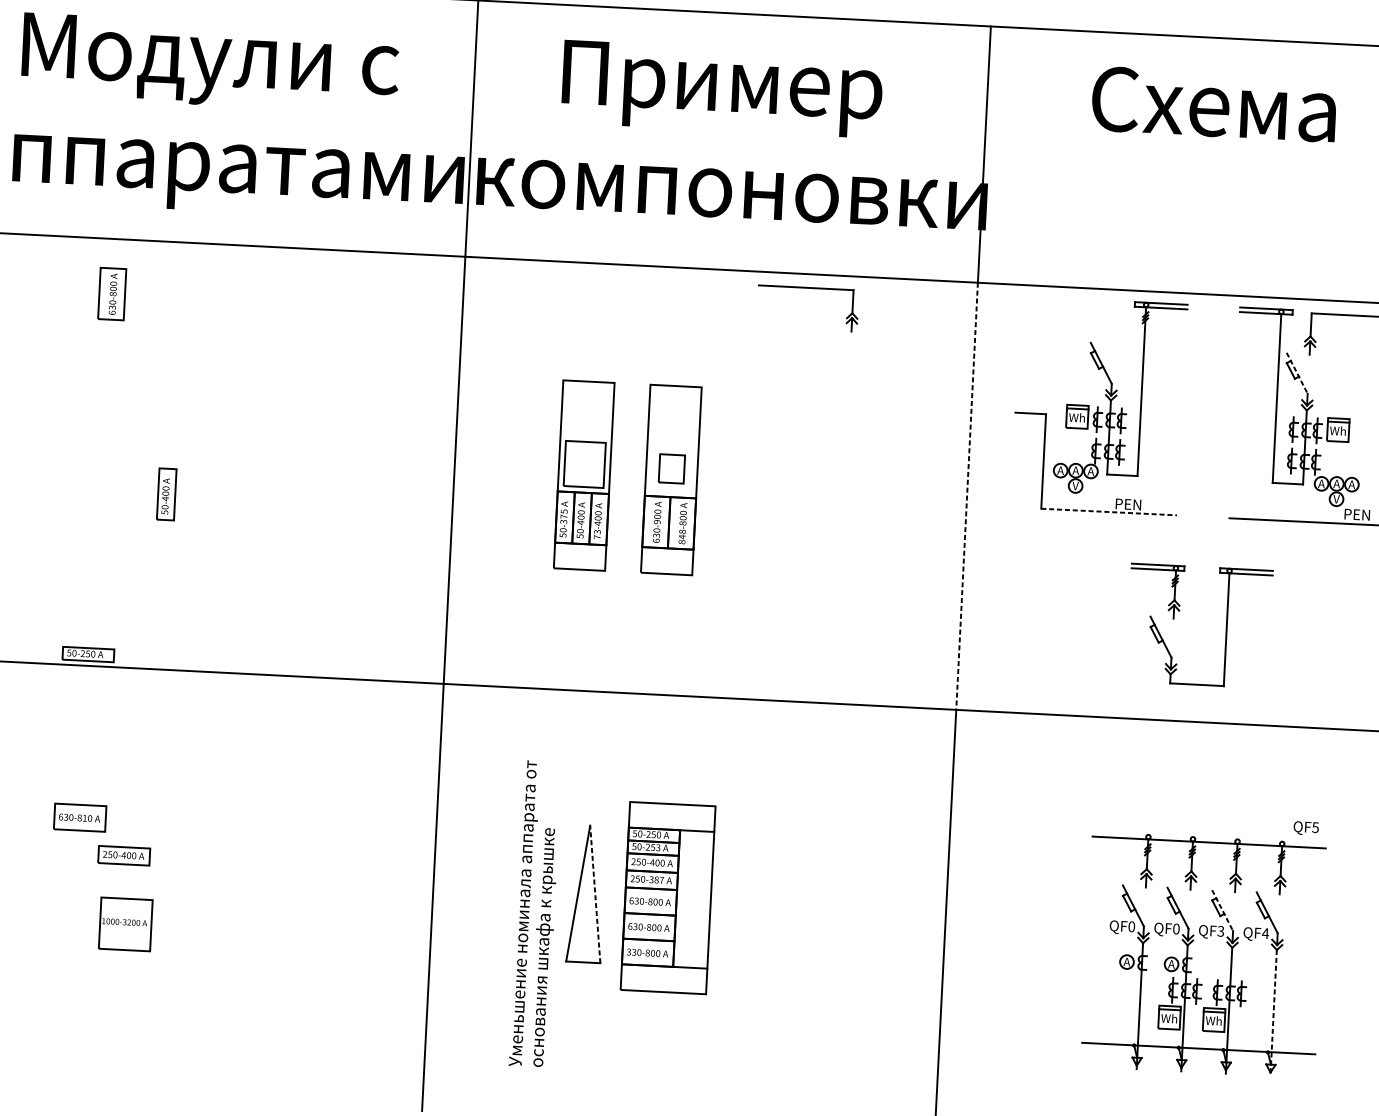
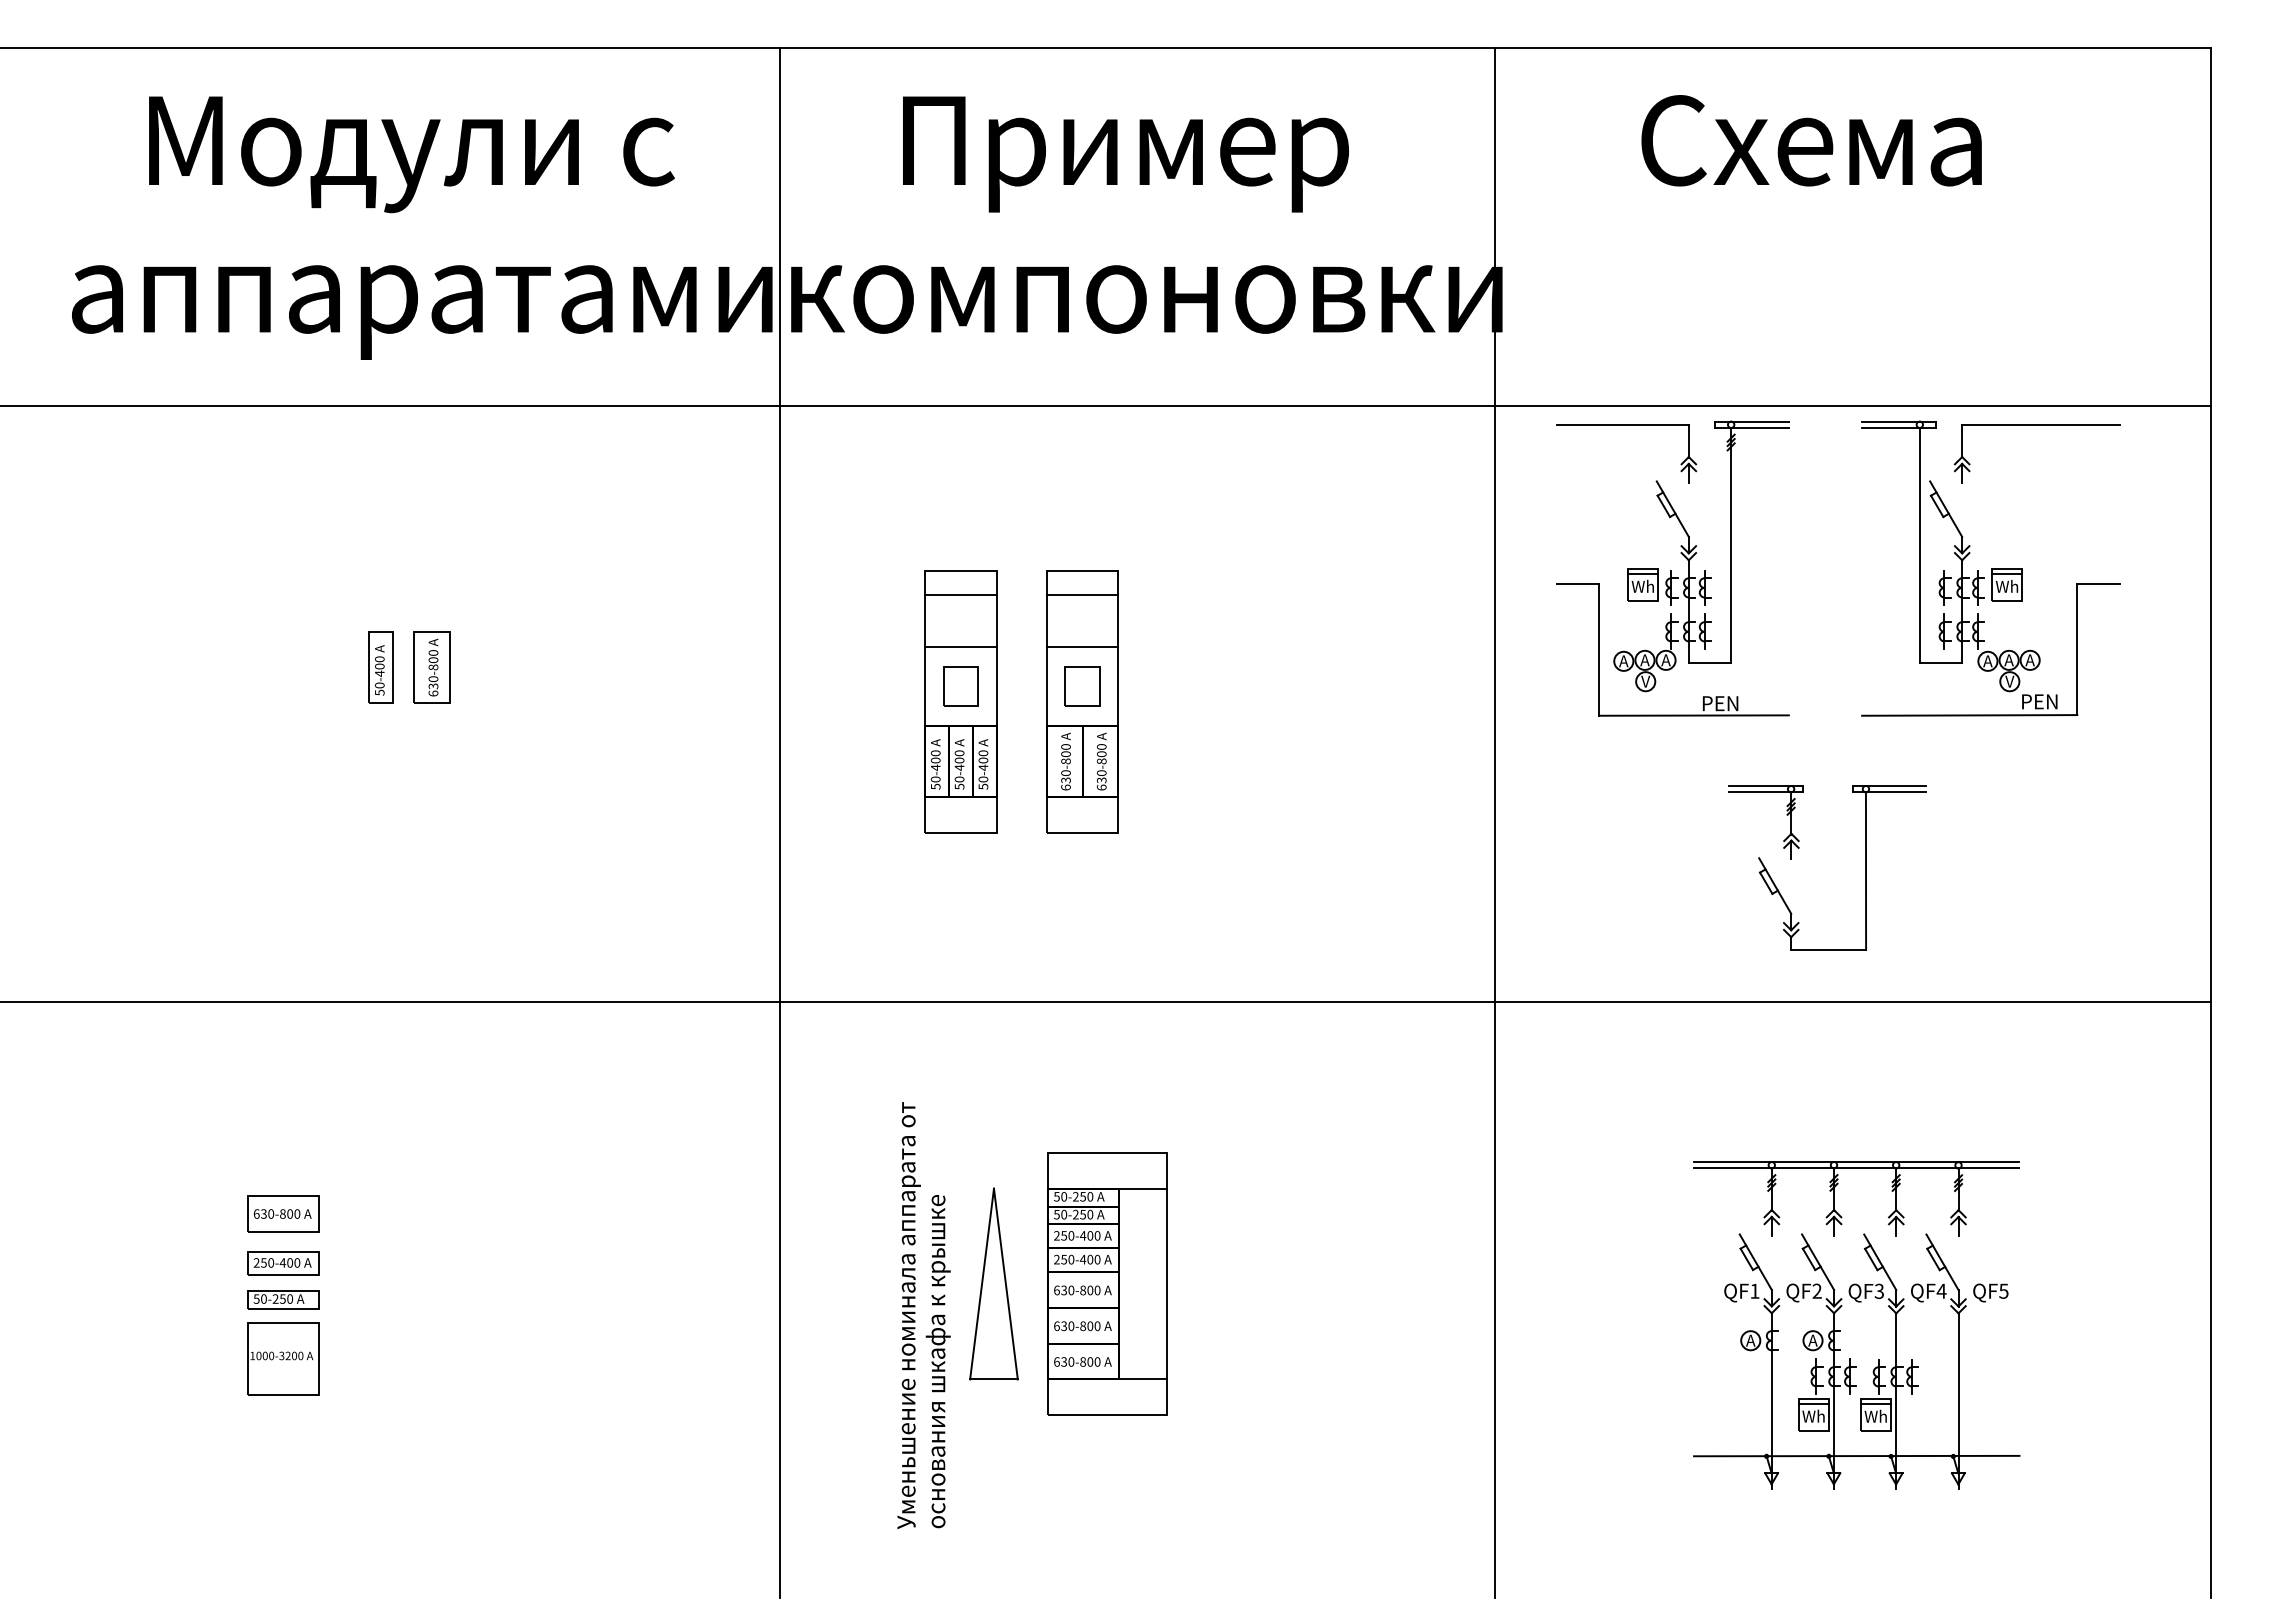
part: (808, 288) -> (1626, 425), moved
part: (111, 294) -> (431, 667), moved
line: (1297, 373) -> (1946, 509), dashed -> solid
line: (587, 398) -> (960, 594), added
line: (675, 403) -> (1082, 594), added
line: (585, 436) -> (960, 647), added
line: (673, 441) -> (1082, 647), added
part: (584, 464) -> (960, 686), size x0.62
part: (166, 494) -> (380, 667), moved
line: (967, 496) -> (1495, 704), dashed -> solid
line: (1109, 512) -> (1694, 715), dashed -> solid
text: (563, 516) -> (935, 760), 50-375 -> 50-400
text: (656, 522) -> (1065, 761), 630-900 -> 630-800
text: (597, 534) -> (983, 782), 73-400 -> 50-400
text: (682, 537) -> (1101, 780), 848-800 -> 630-800
part: (88, 654) -> (283, 1299), moved
text: (85, 817) -> (290, 1213), 630-810 -> 630-800
text: (1306, 828) -> (1990, 1292), moved
line: (1209, 838) -> (1856, 1162), added
text: (658, 847) -> (1090, 1214), 50-253 -> 50-250
part: (124, 855) -> (283, 1263), moved
text: (656, 879) -> (1089, 1259), 250-387 -> 250-400
line: (595, 894) -> (1005, 1283), dashed -> solid
line: (1222, 910) -> (1880, 1262), dashed -> solid
part: (125, 924) -> (283, 1358), moved
text: (1131, 926) -> (1754, 1290), QF0 -> QF1
text: (1175, 928) -> (1816, 1290), QF0 -> QF2
text: (628, 951) -> (1056, 1361), 330-800 -> 630-800
line: (1273, 1013) -> (1958, 1401), dashed -> solid

